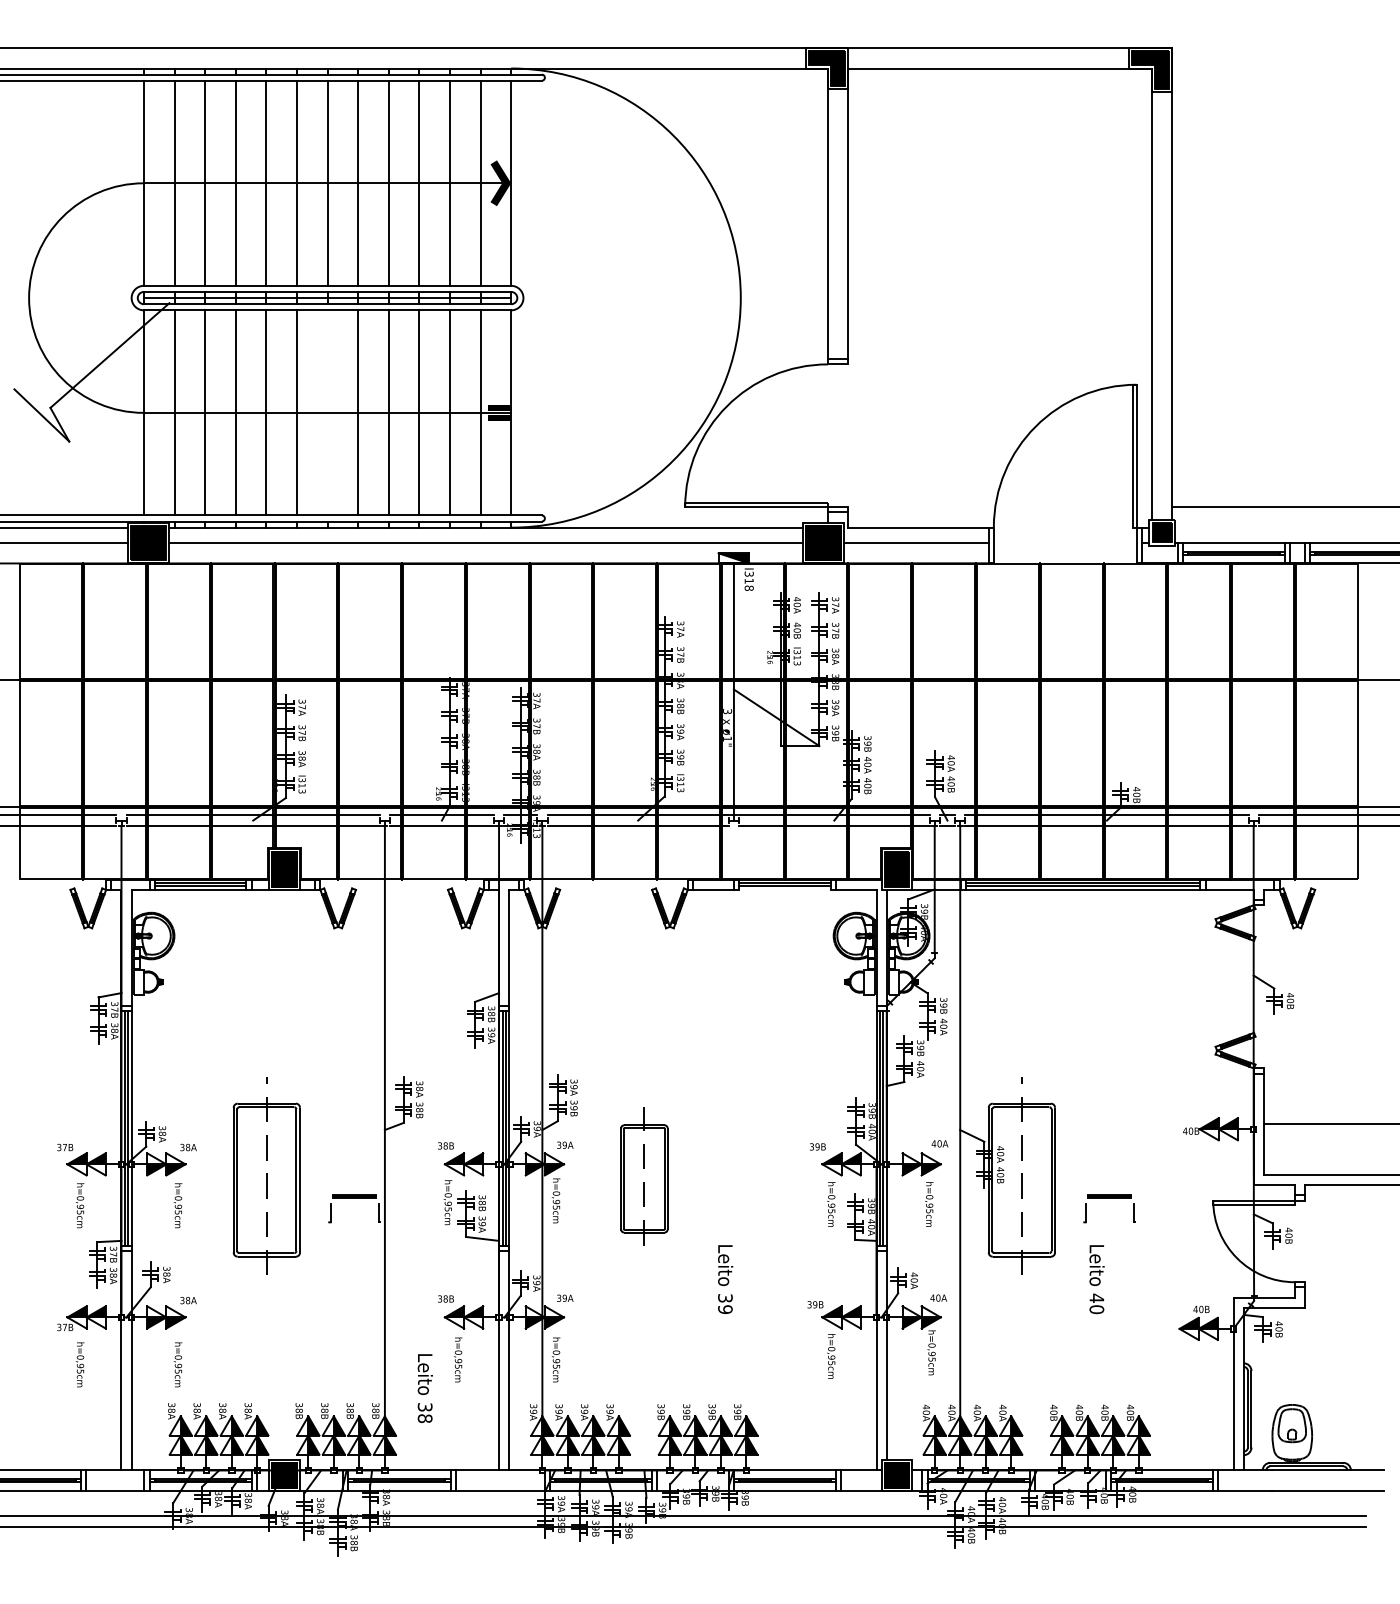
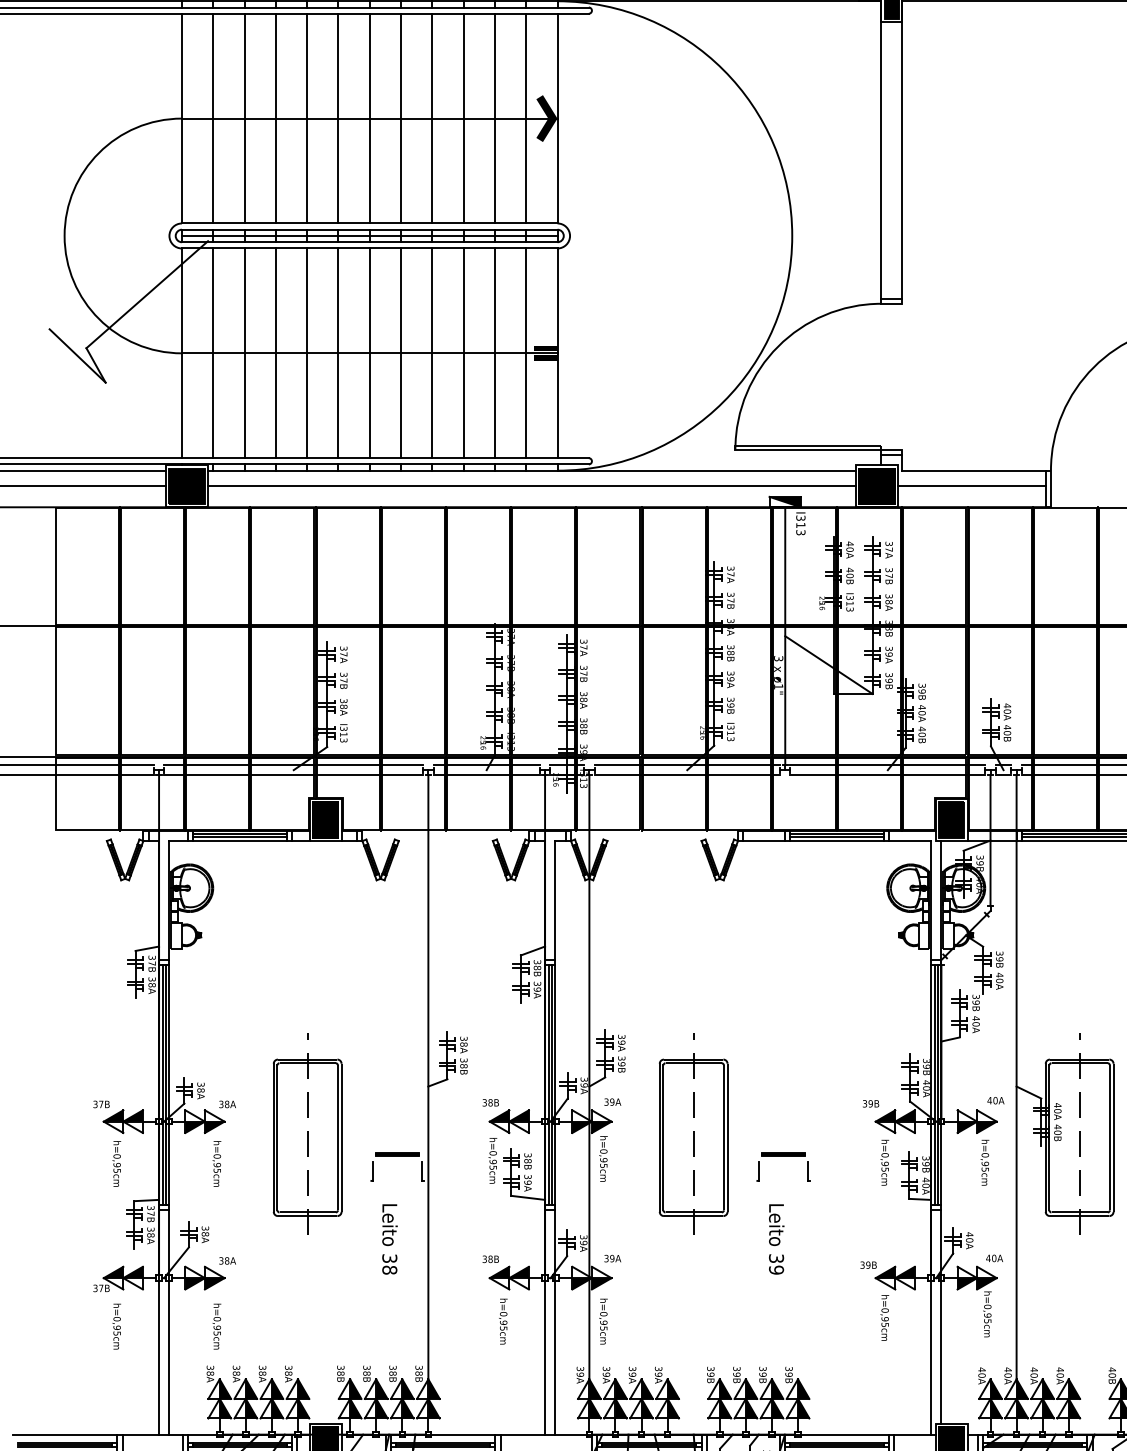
line: (327, 412) -> (369, 352), added
text: (748, 587) -> (800, 531), I318 -> I313
line: (784, 889) -> (836, 840), added
part: (644, 1175) -> (693, 1133), size x1.43
part: (731, 1198) -> (782, 1156), added
text: (424, 1388) -> (389, 1239), moved

